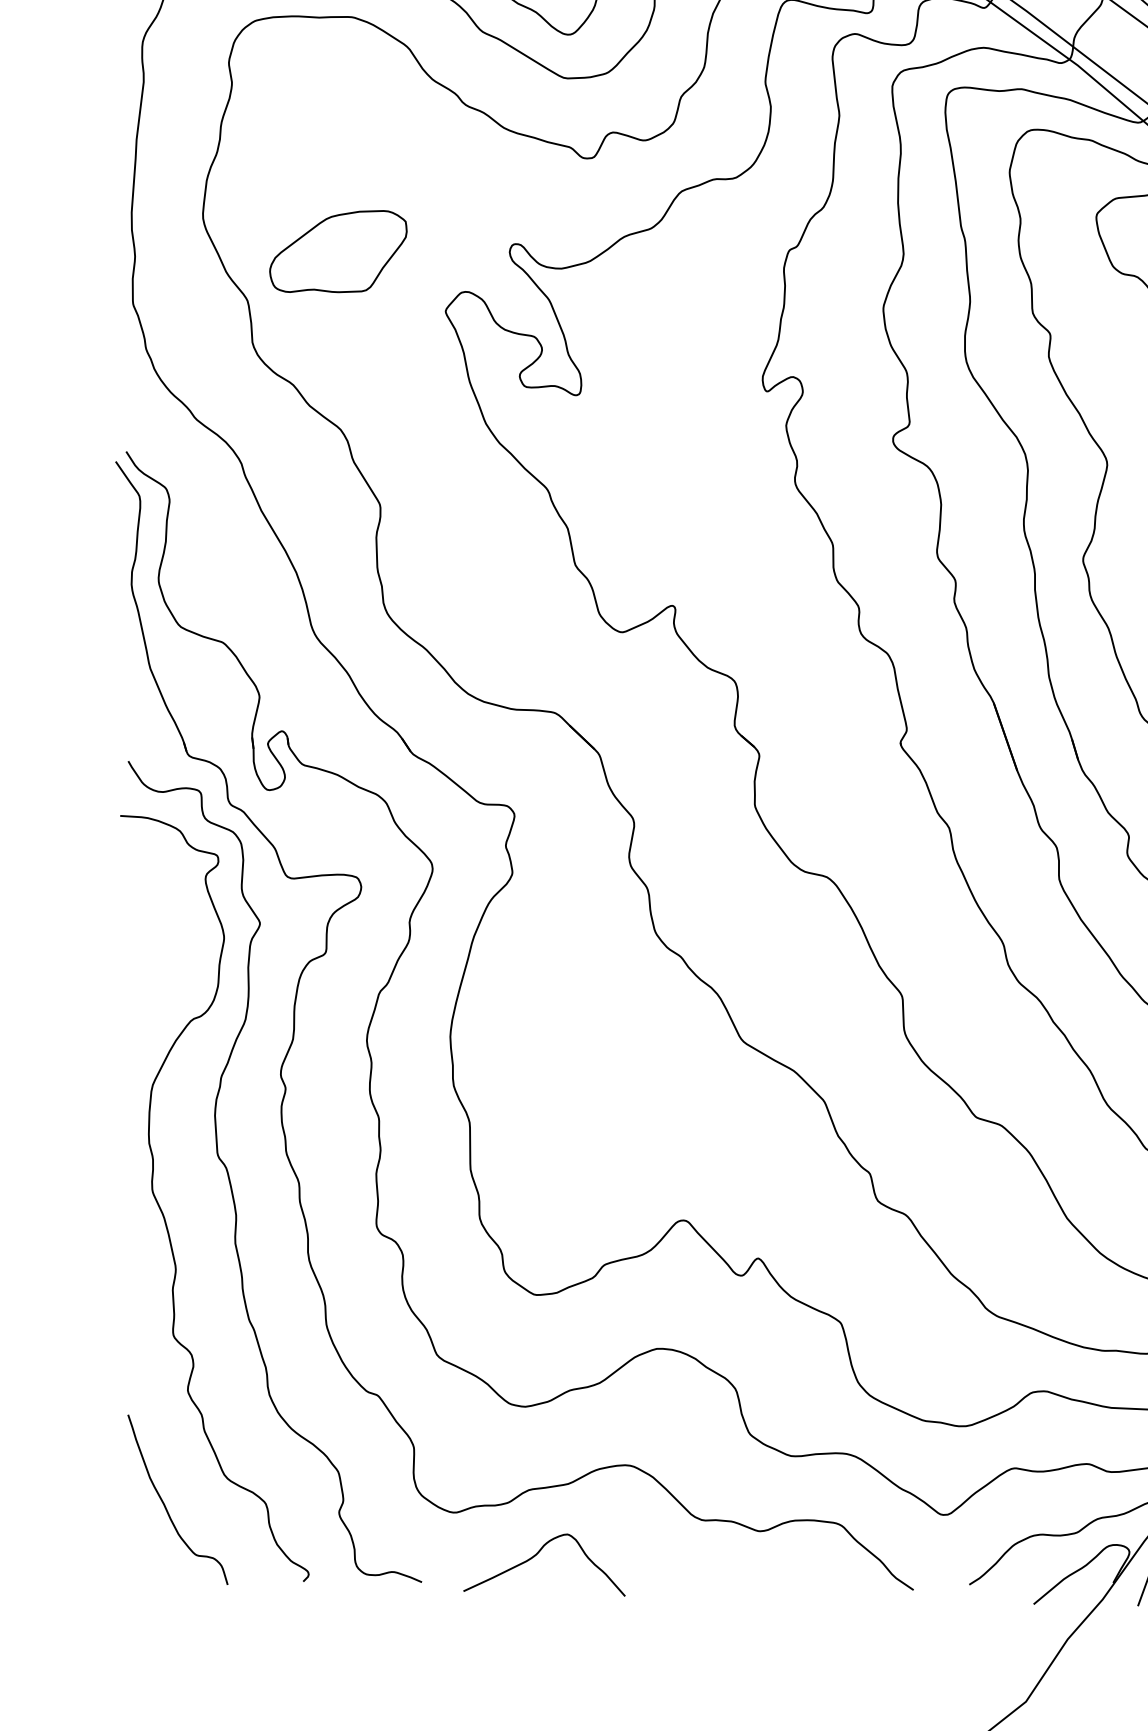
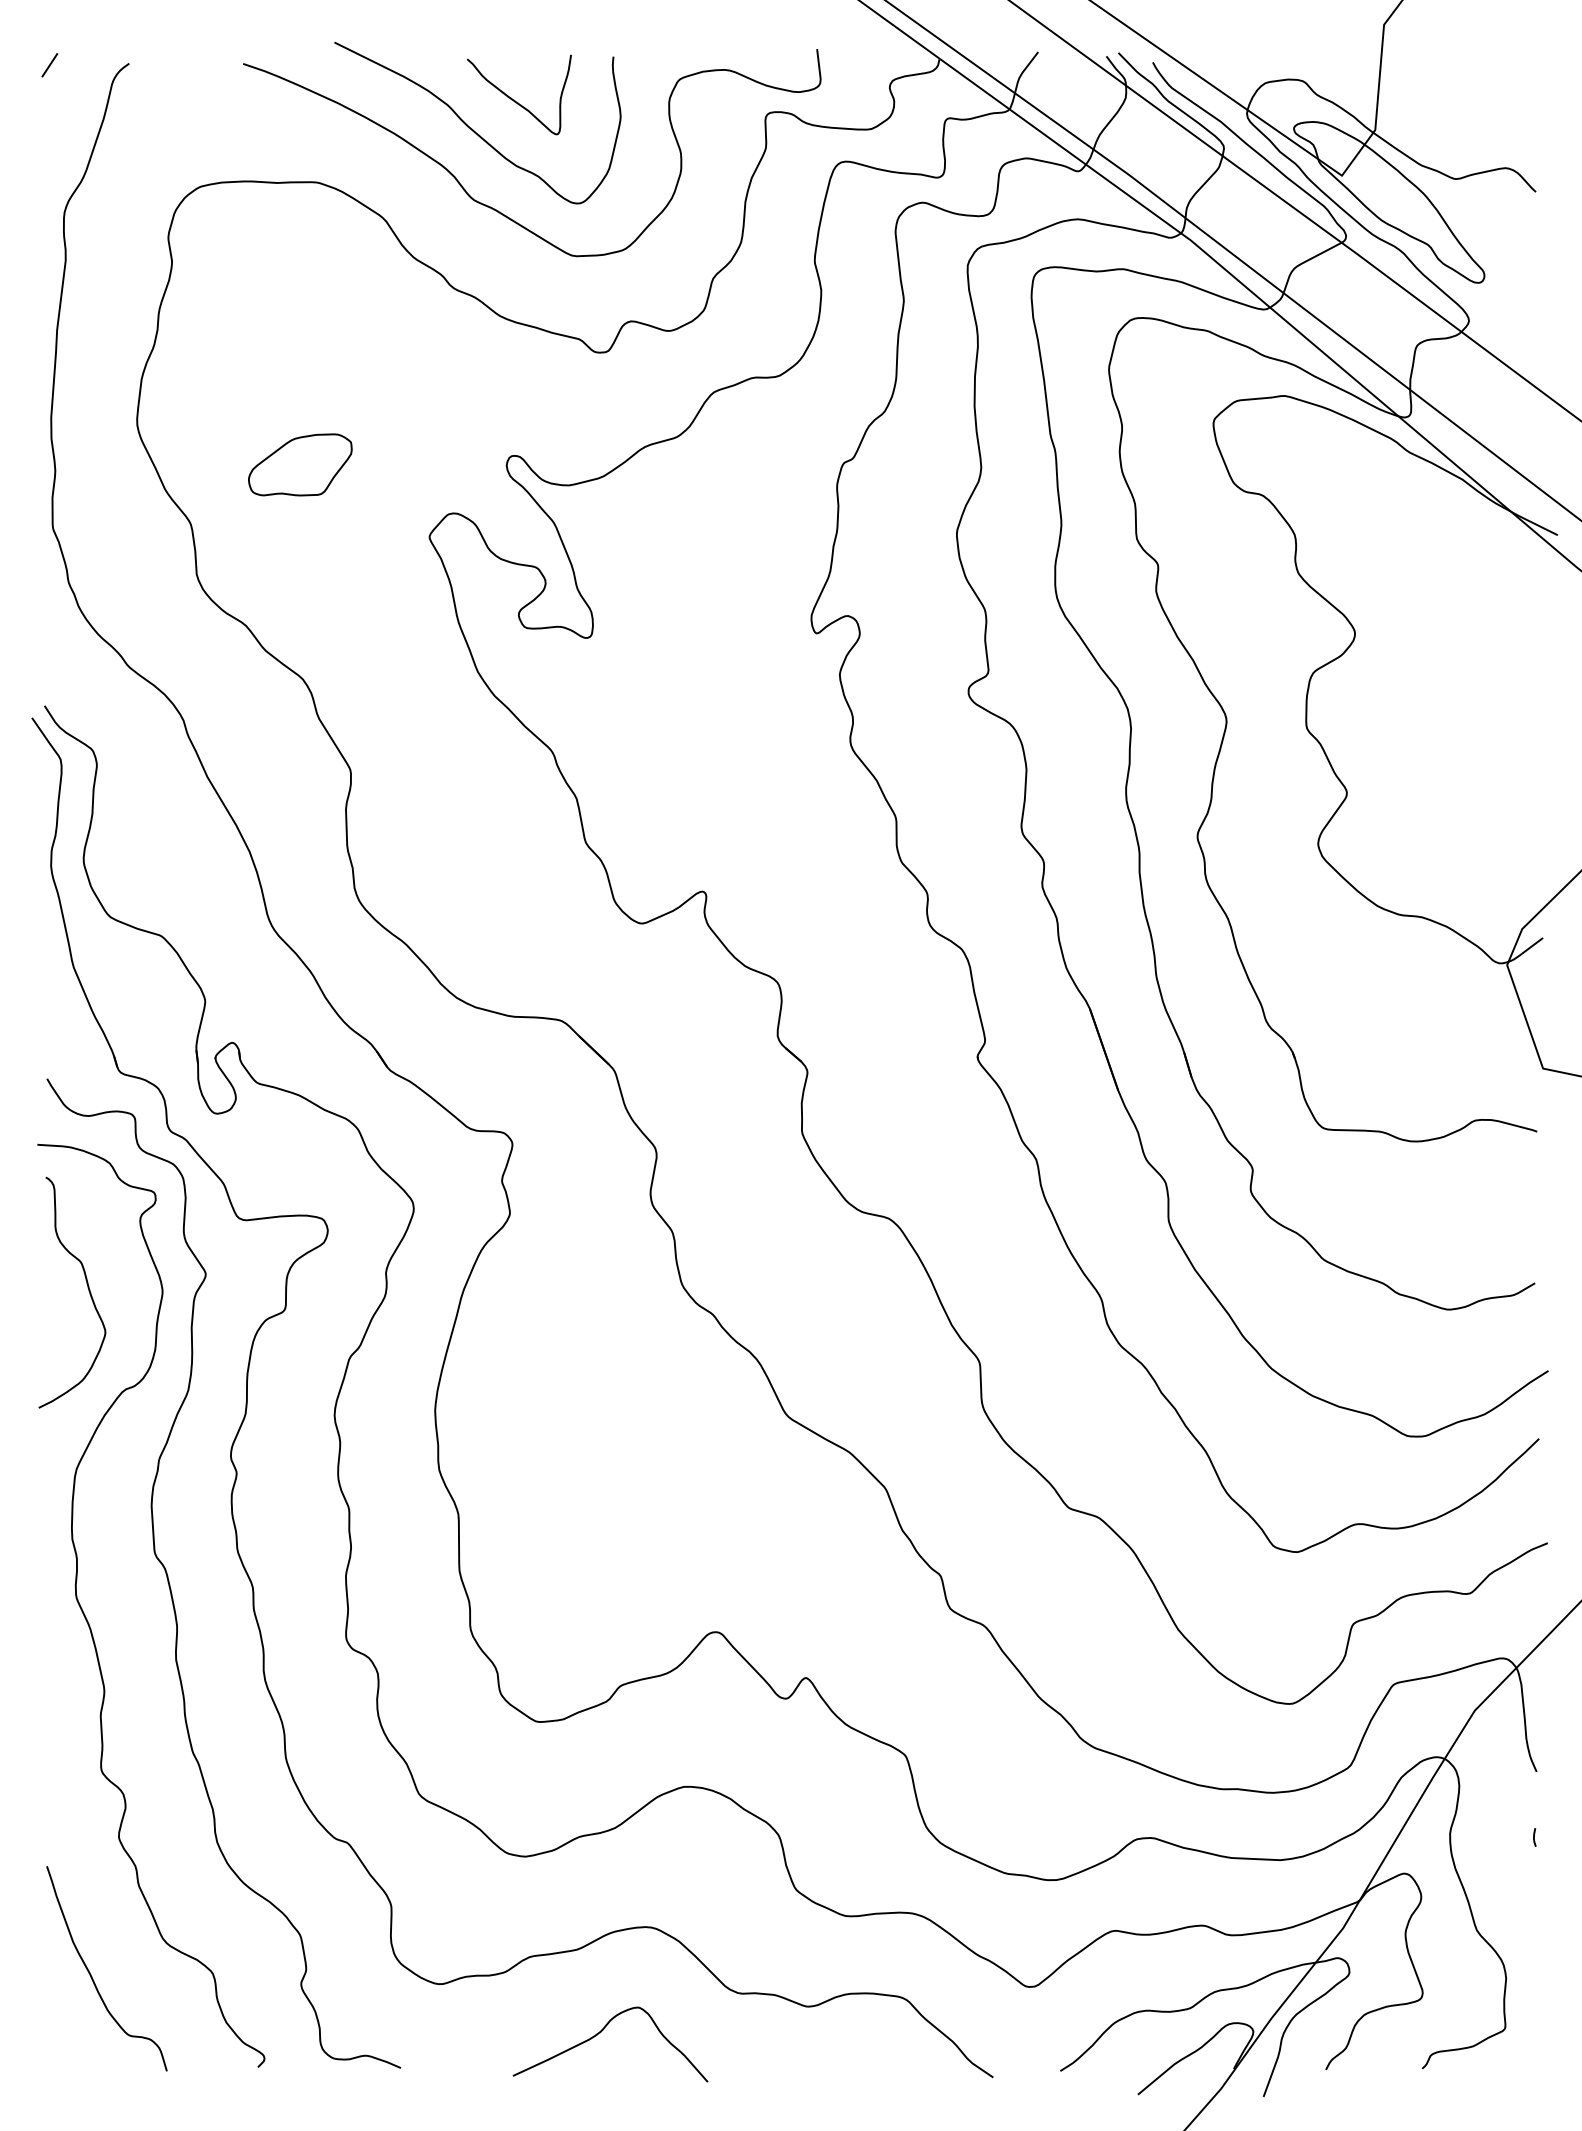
part: (338, 251) -> (300, 464), size x0.62
curve: (161, 934) -> (87, 1287), added
curve: (536, 1556) -> (600, 2033), moved

